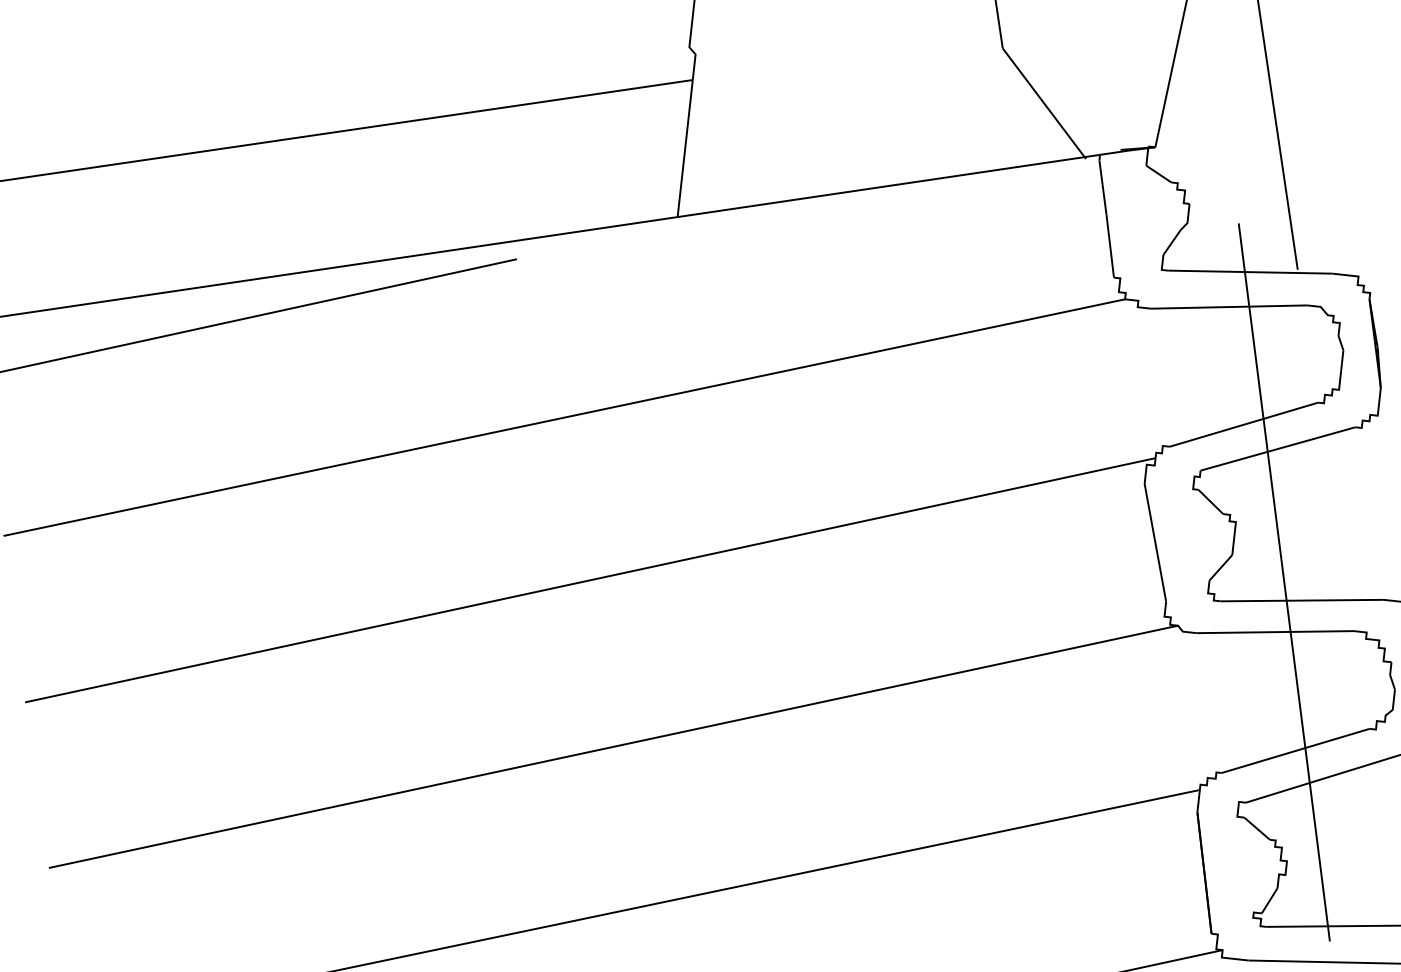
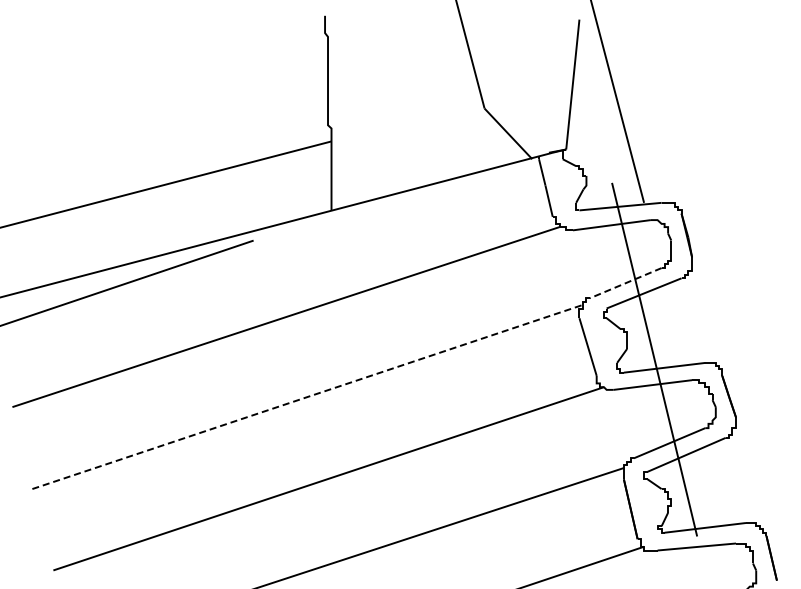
line: (1243, 425) -> (625, 283), solid -> dashed
line: (589, 579) -> (307, 396), solid -> dashed

